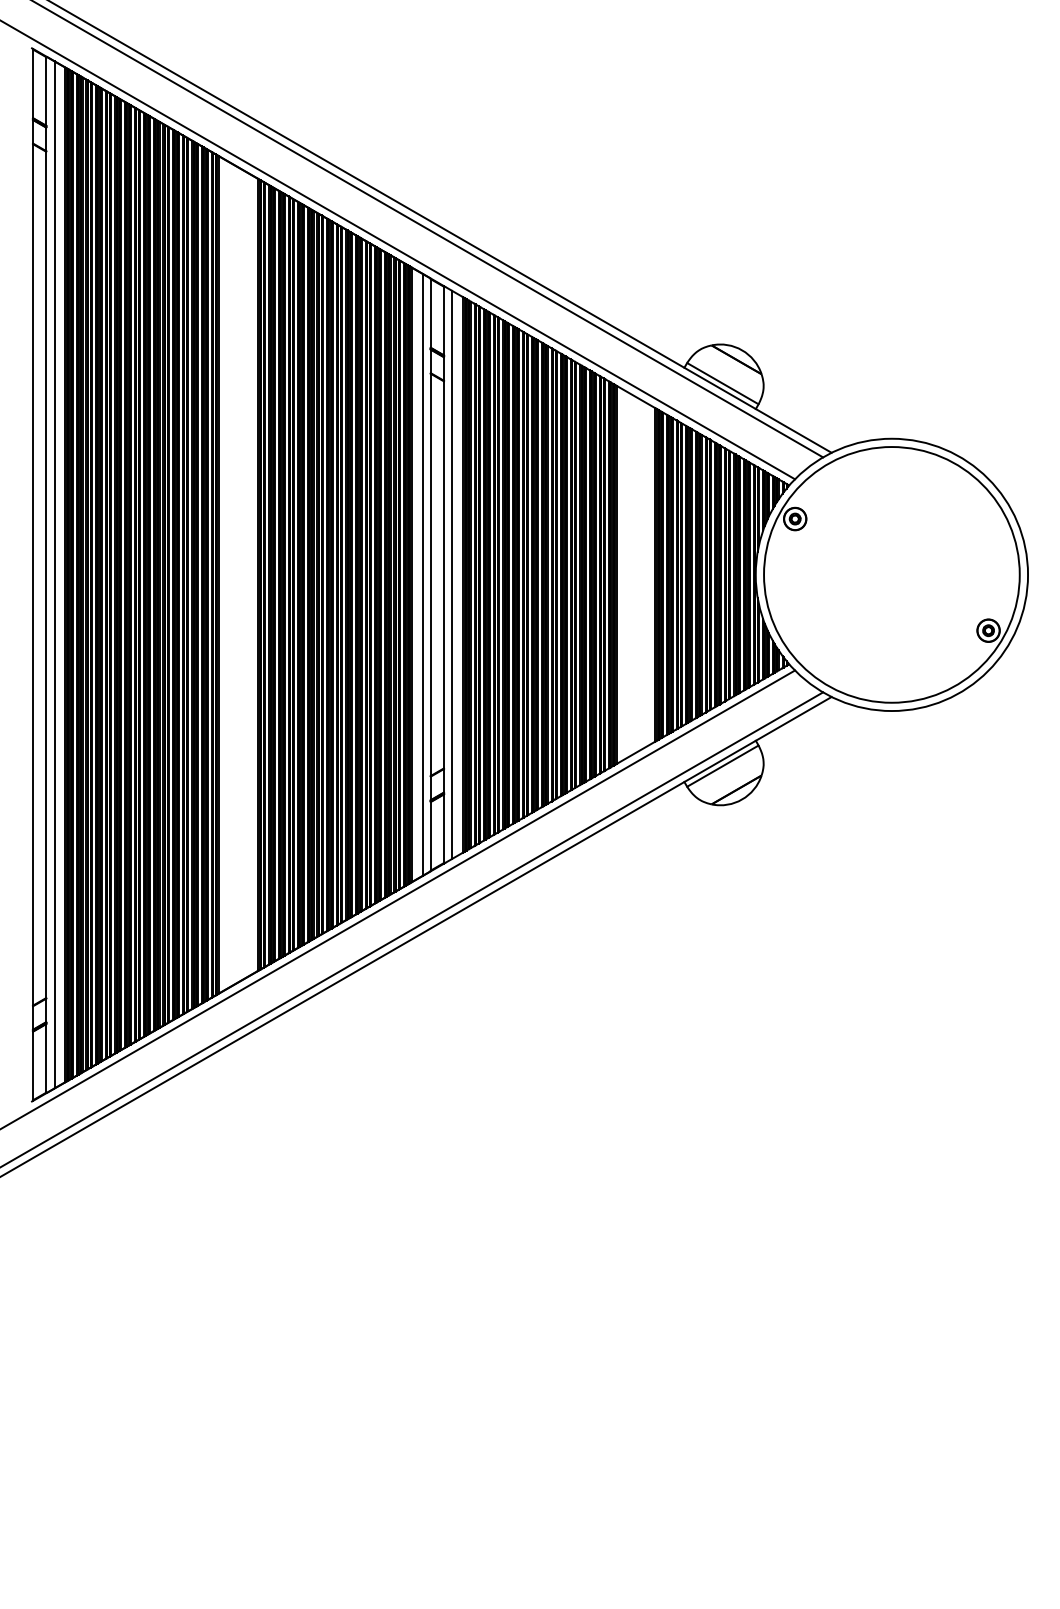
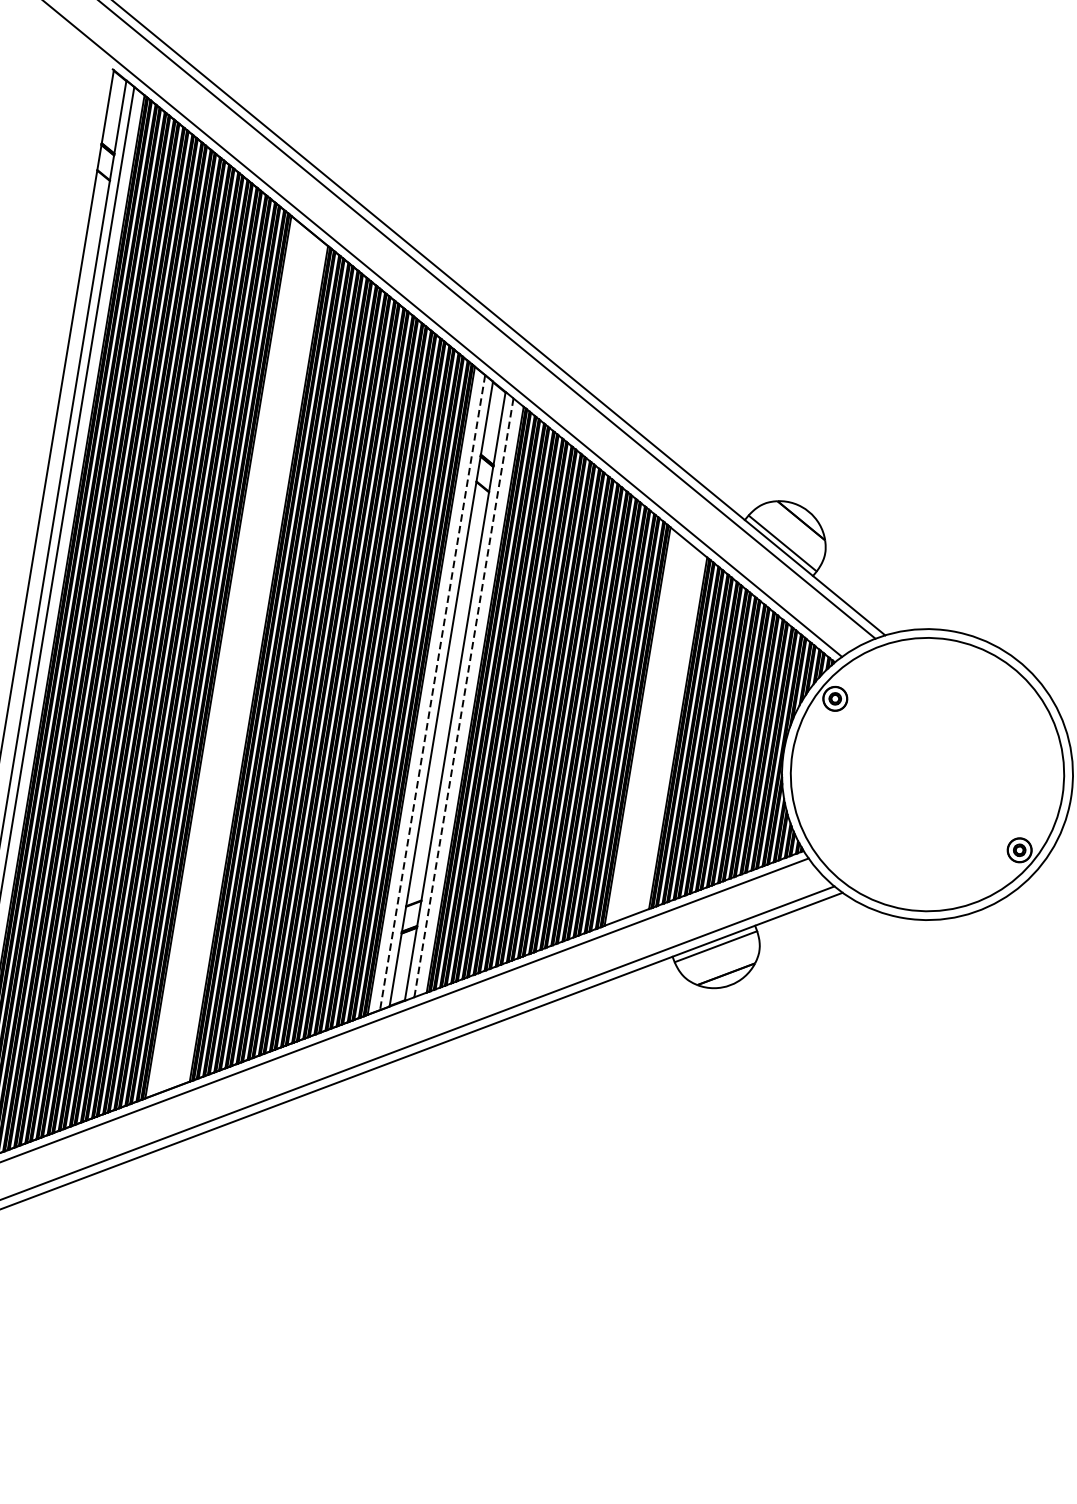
line: (422, 575) -> (432, 693), solid -> dashed
line: (452, 575) -> (464, 698), solid -> dashed

